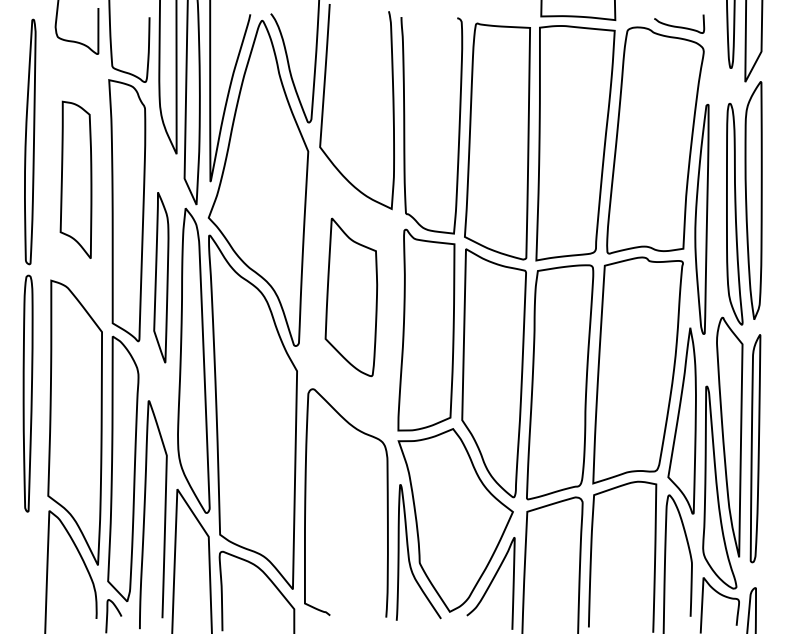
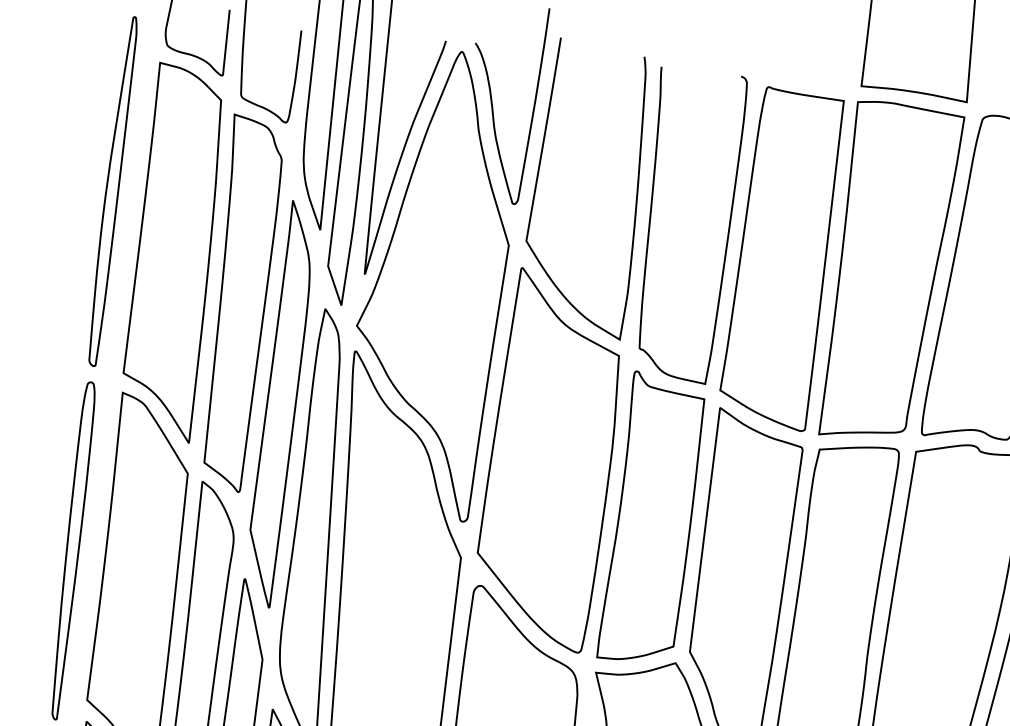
part: (75, 179) -> (172, 251), size x1.67
part: (161, 277) -> (280, 404), size x1.67
part: (351, 297) -> (549, 460), size x1.67

